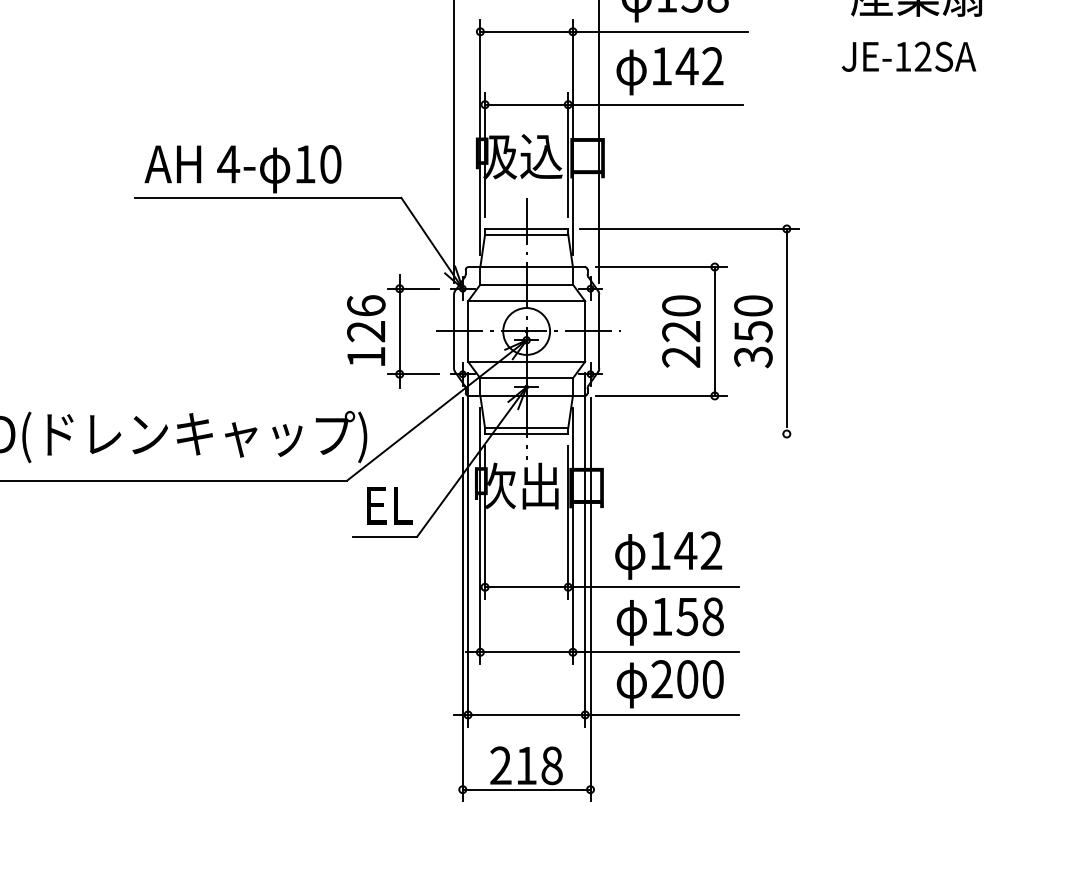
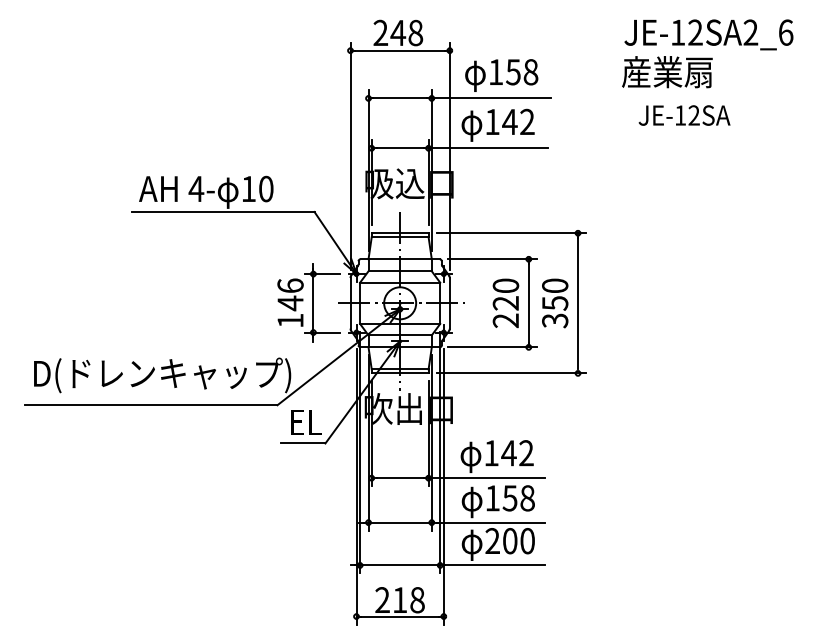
text: (908, 56) -> (684, 115), moved
text: (366, 331) -> (290, 303), 126 -> 146
line: (689, 434) -> (511, 373), added

